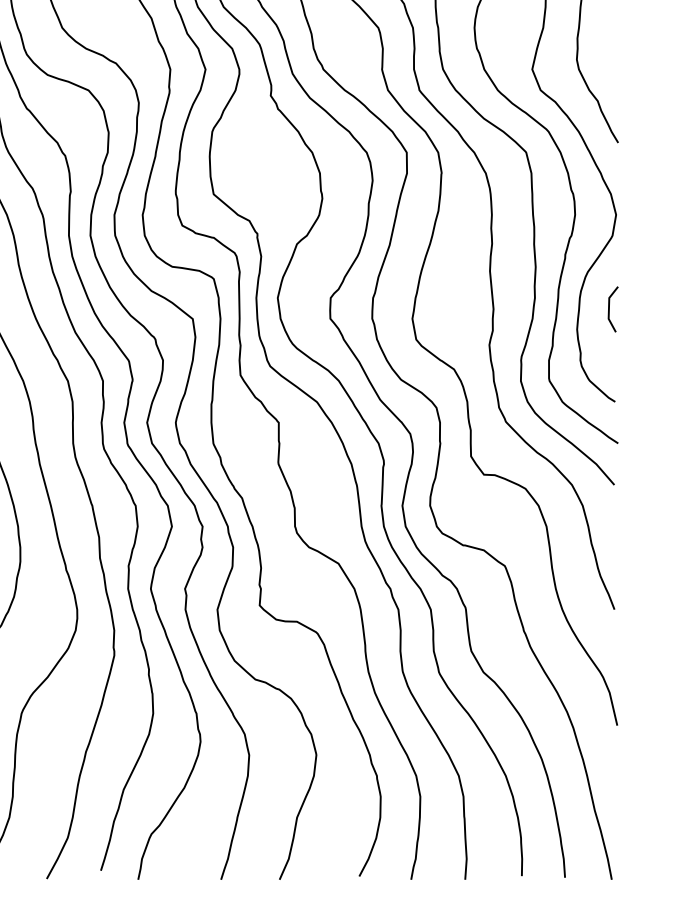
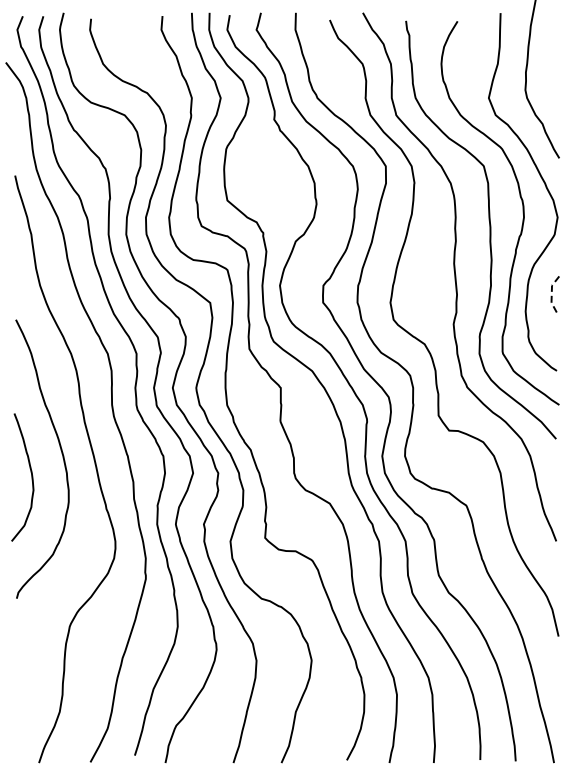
line: (608, 310) -> (551, 295), solid -> dashed

